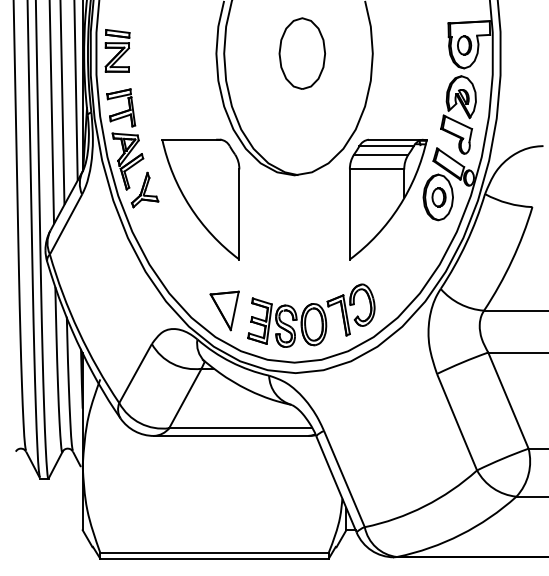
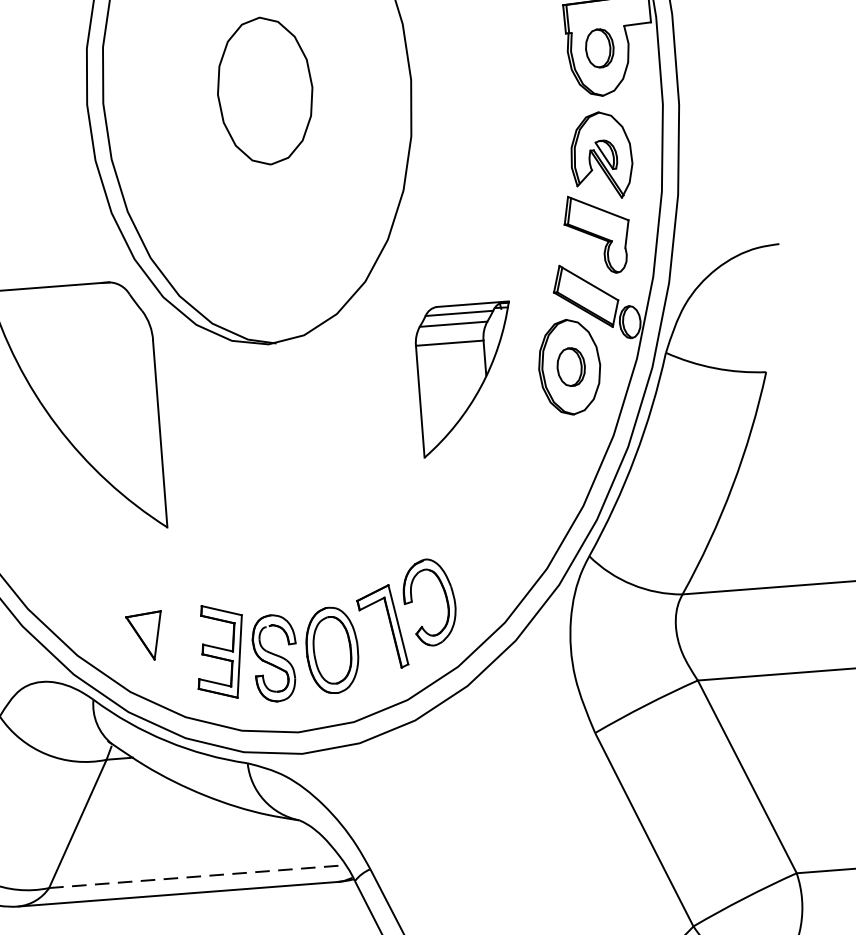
part: (388, 199) -> (466, 379), size x0.6
part: (224, 310) -> (144, 635), size x0.6
line: (241, 428) -> (198, 877), solid -> dashed

